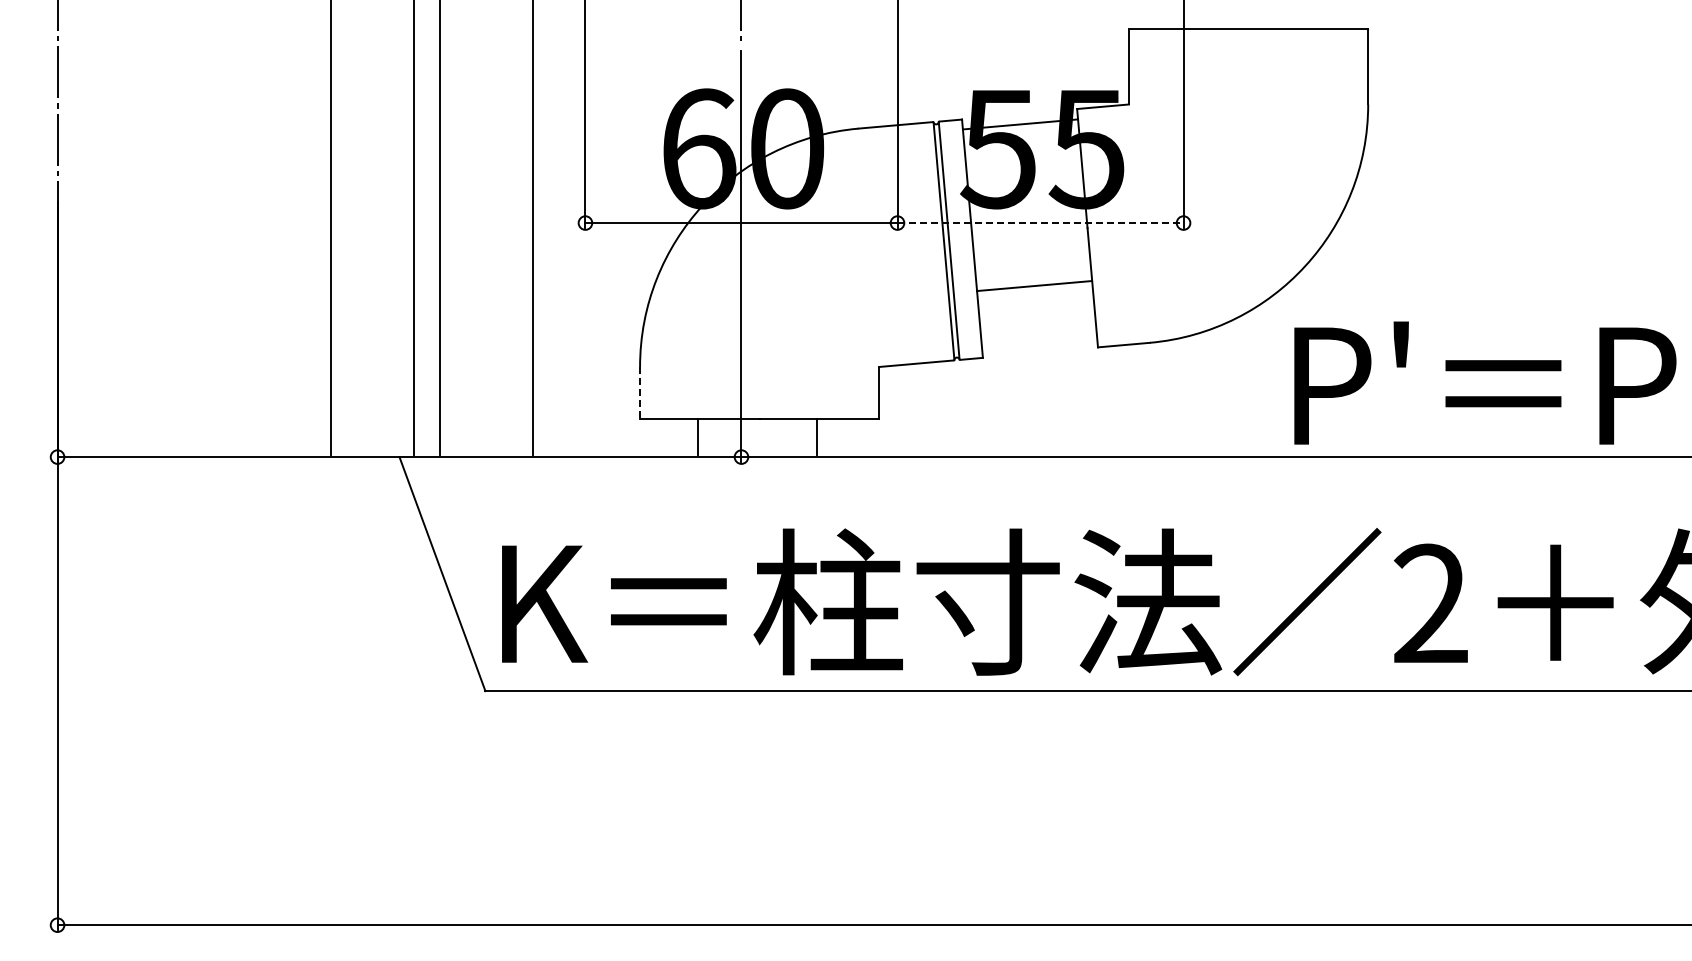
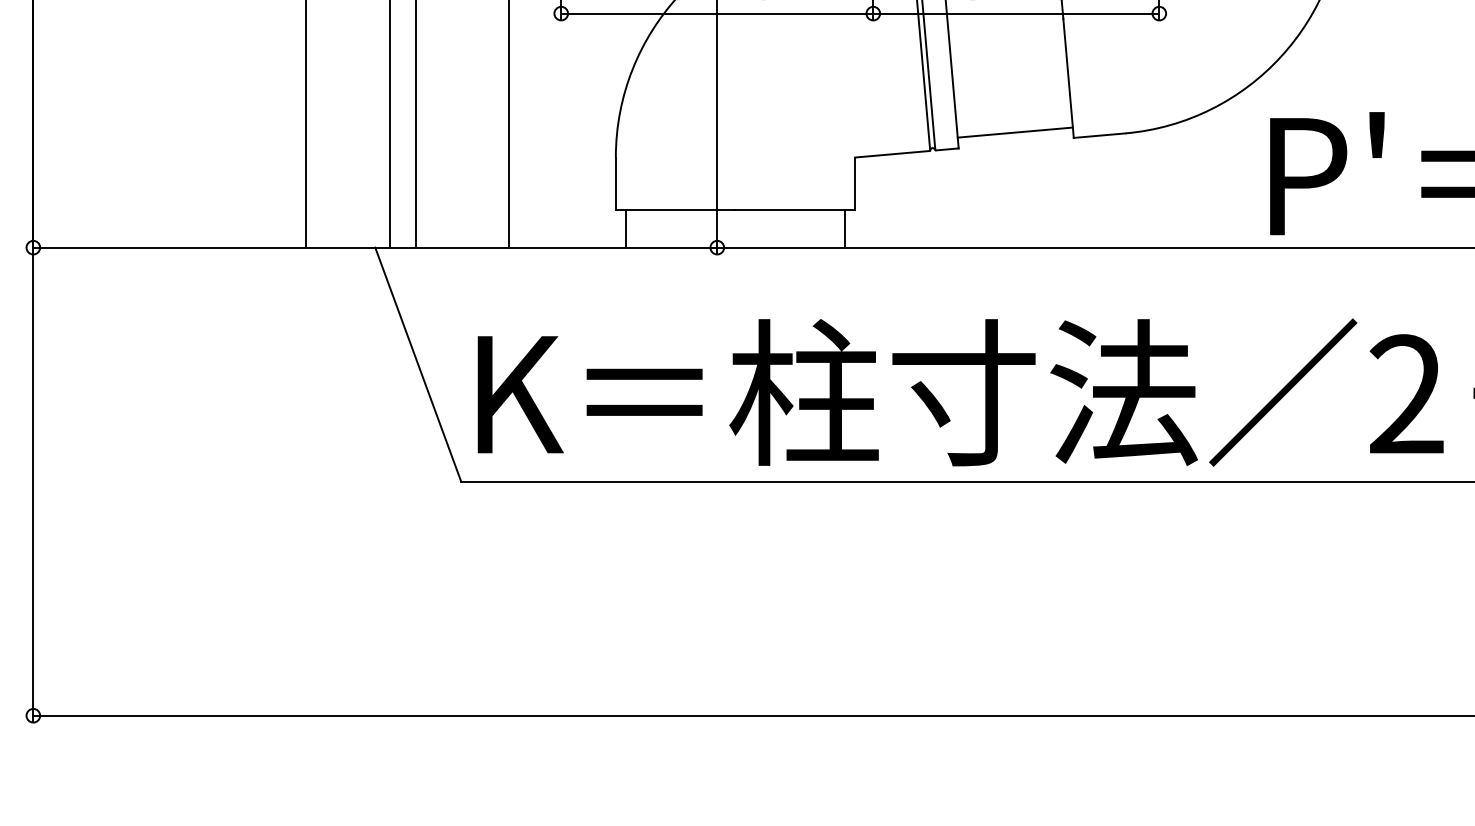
line: (1041, 223) -> (1017, 14), dashed -> solid
line: (1034, 286) -> (1015, 133), moved
line: (640, 393) -> (616, 184), dashed -> solid
line: (698, 436) -> (626, 227), moved
line: (816, 436) -> (844, 227), moved

